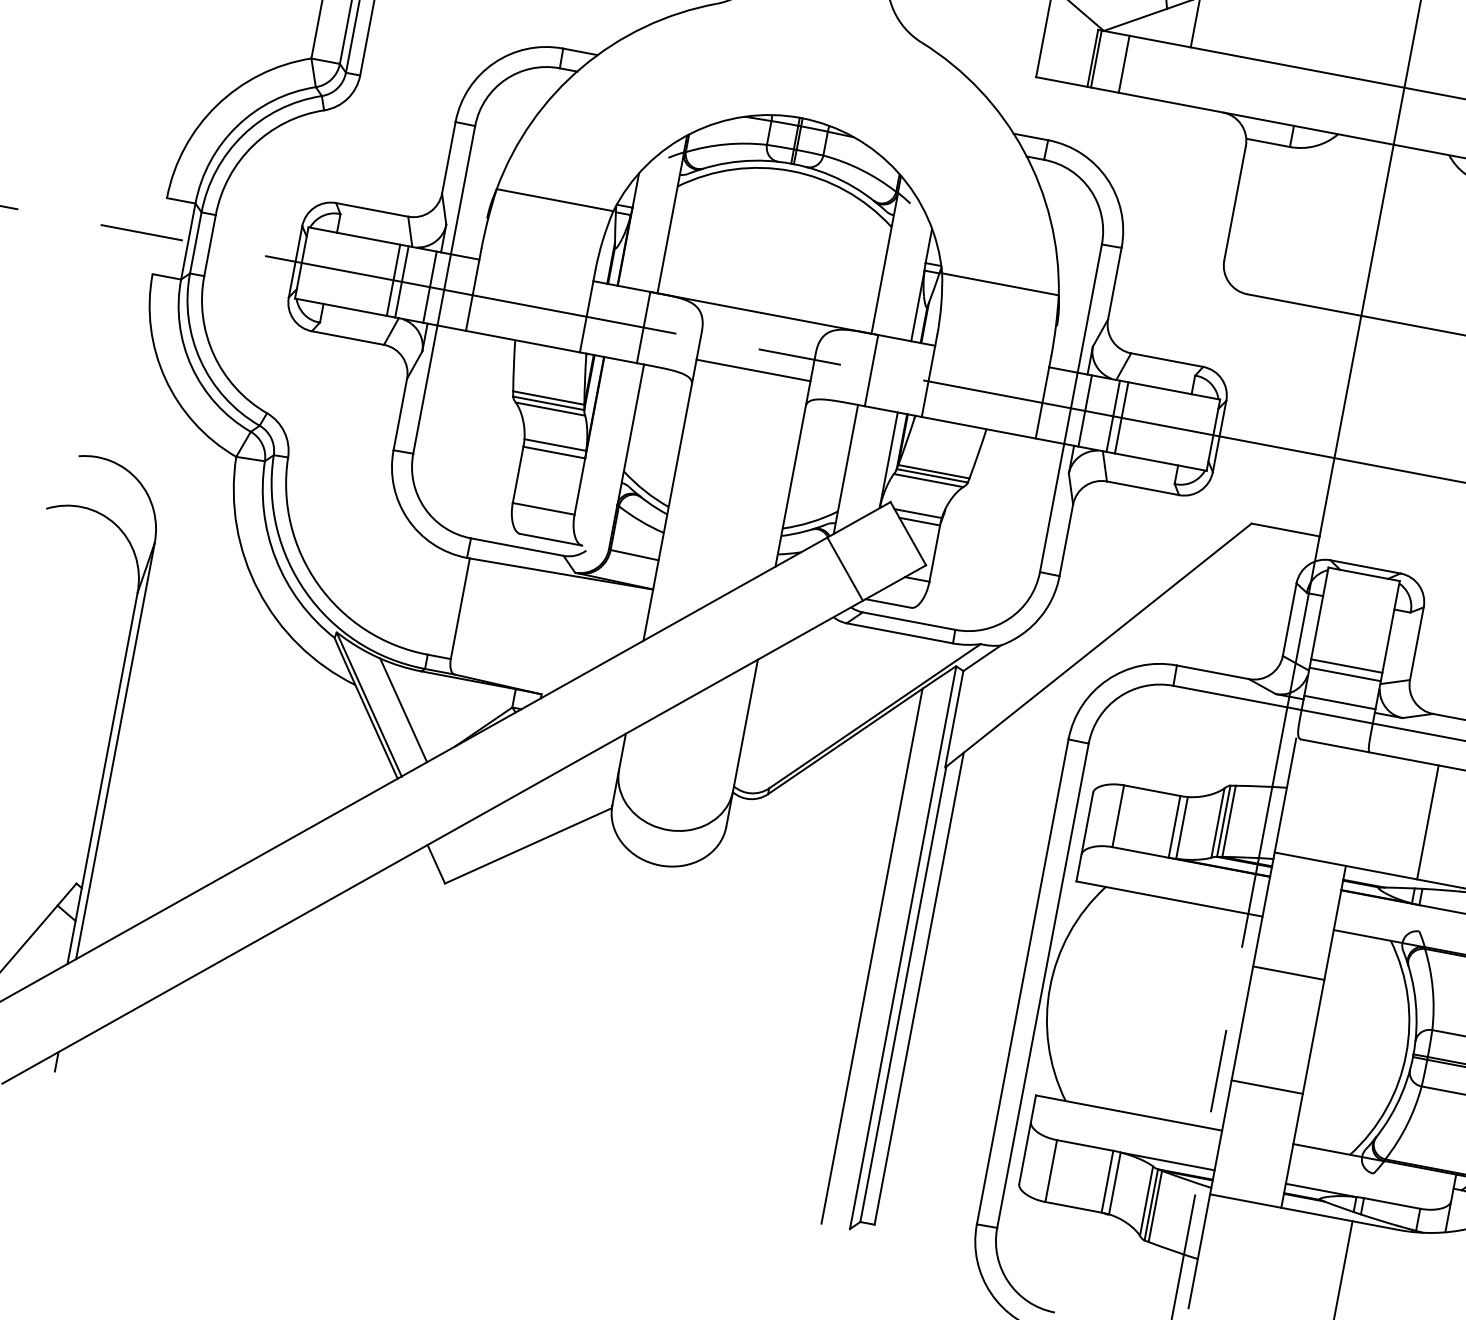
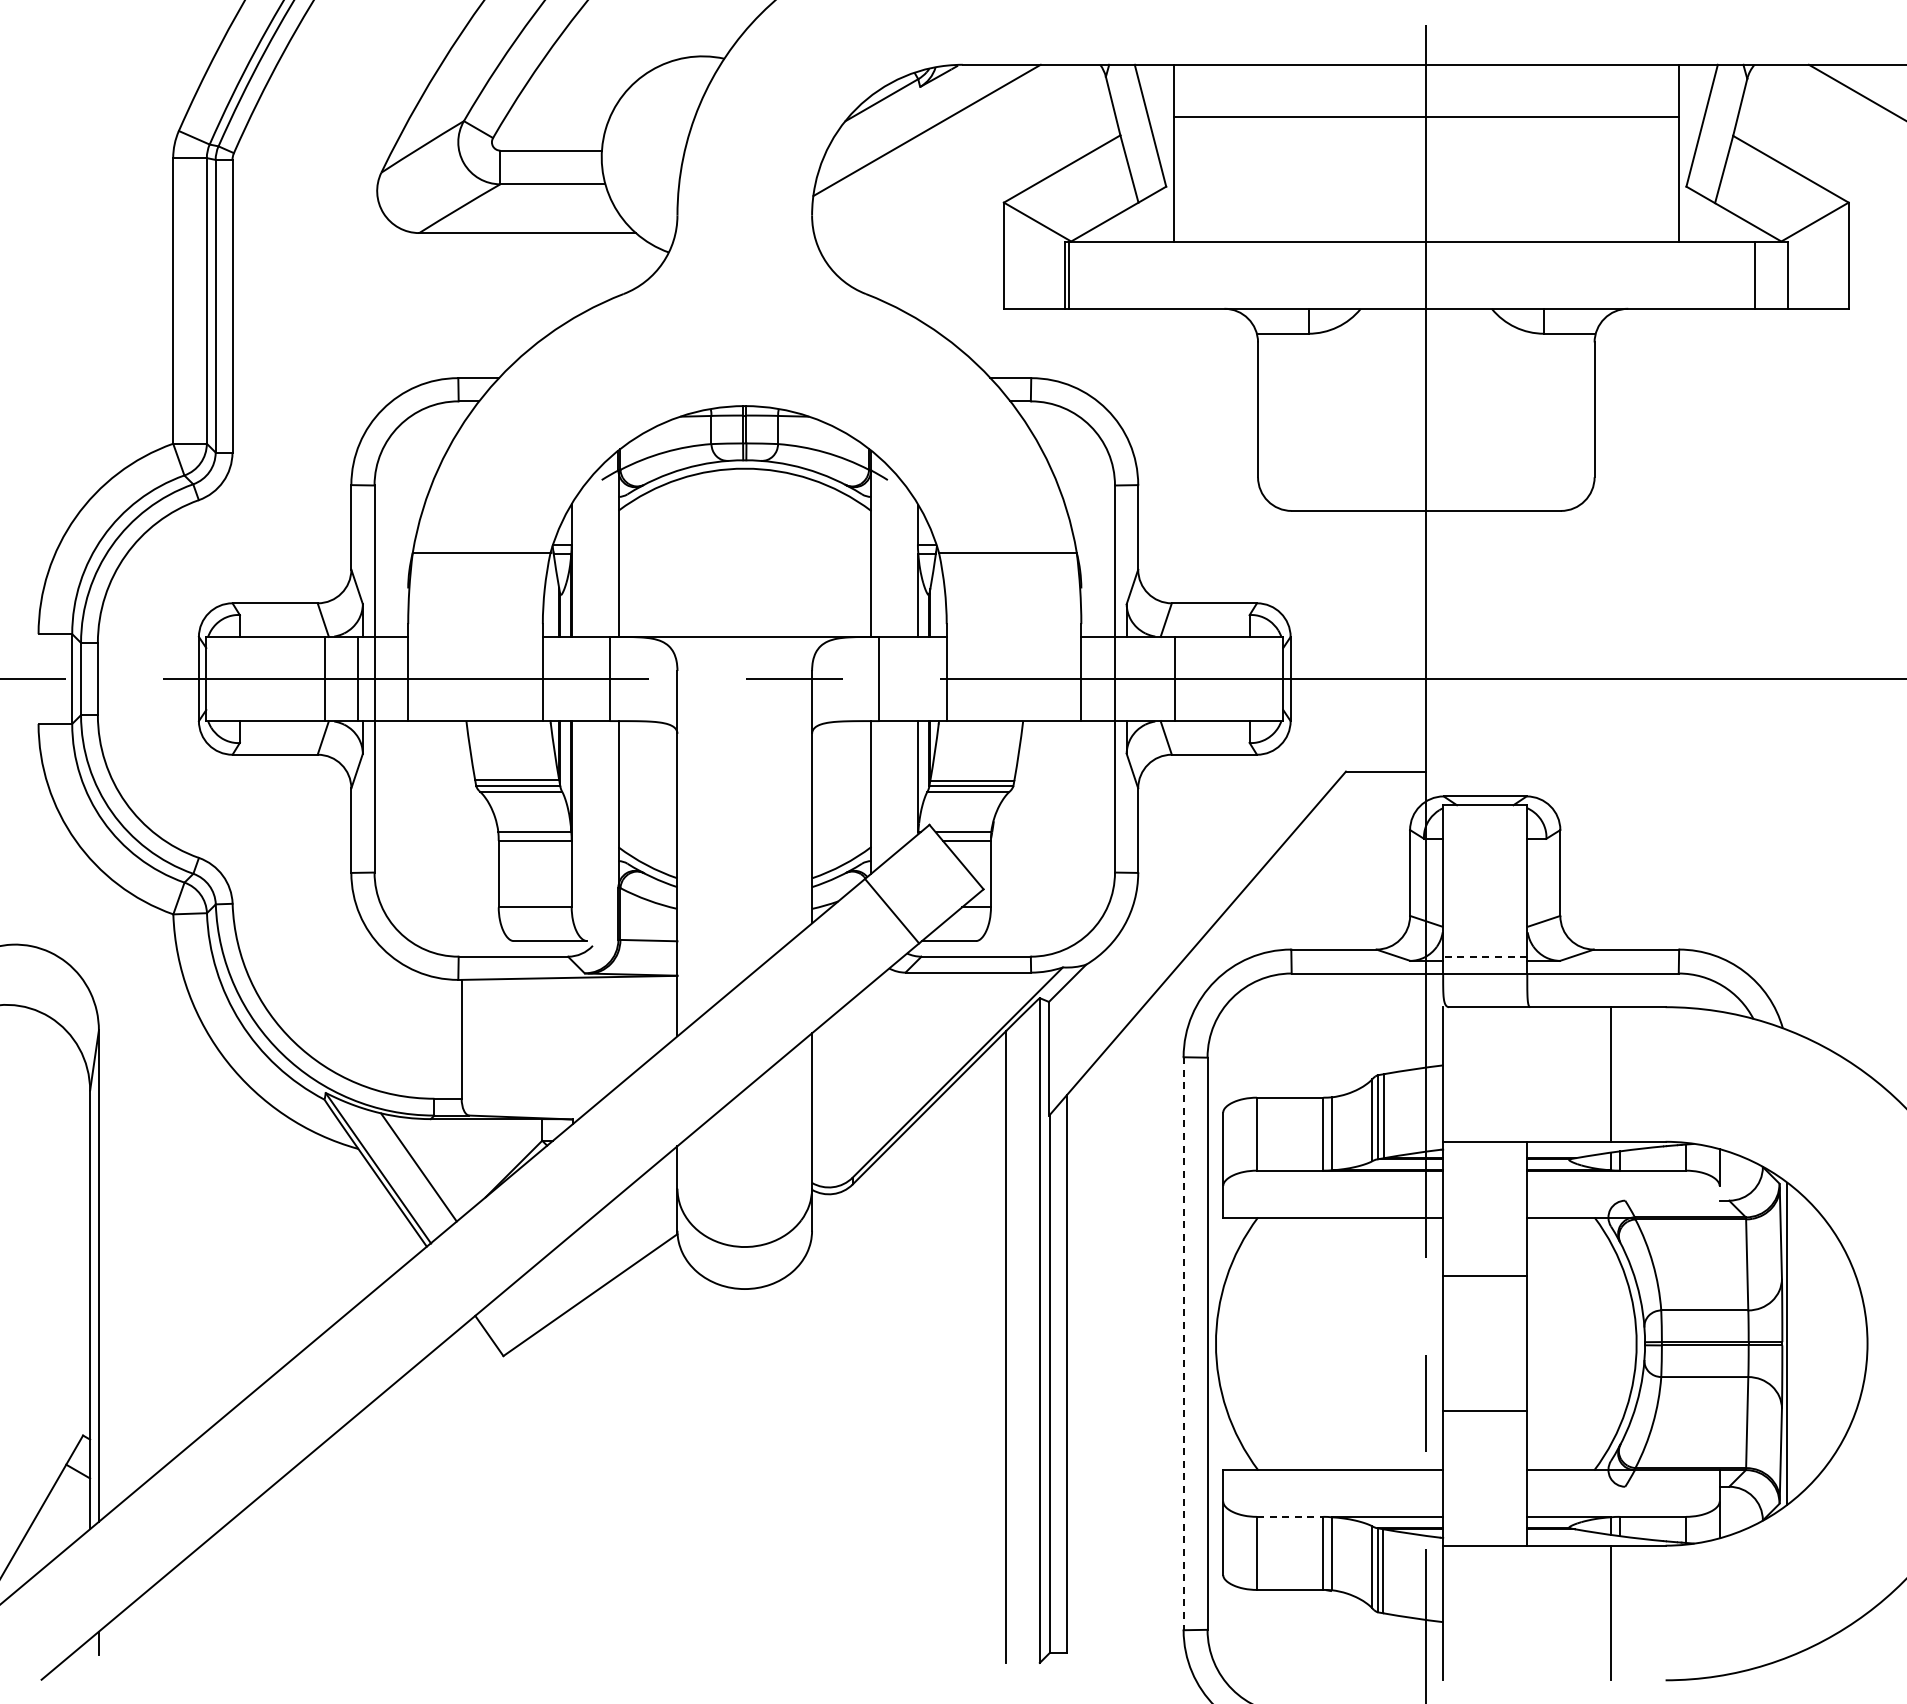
line: (1124, 63) -> (1101, 274), removed
line: (393, 279) -> (314, 678), removed
line: (753, 370) -> (744, 704), removed
line: (1085, 410) -> (1131, 678), removed
line: (1112, 415) -> (1164, 678), removed
line: (1347, 666) -> (1485, 913), removed
line: (1345, 674) -> (1485, 923), removed
line: (1339, 702) -> (1484, 956), solid -> dashed
line: (1022, 982) -> (1183, 1344), solid -> dashed
line: (1085, 1145) -> (1290, 1516), solid -> dashed

